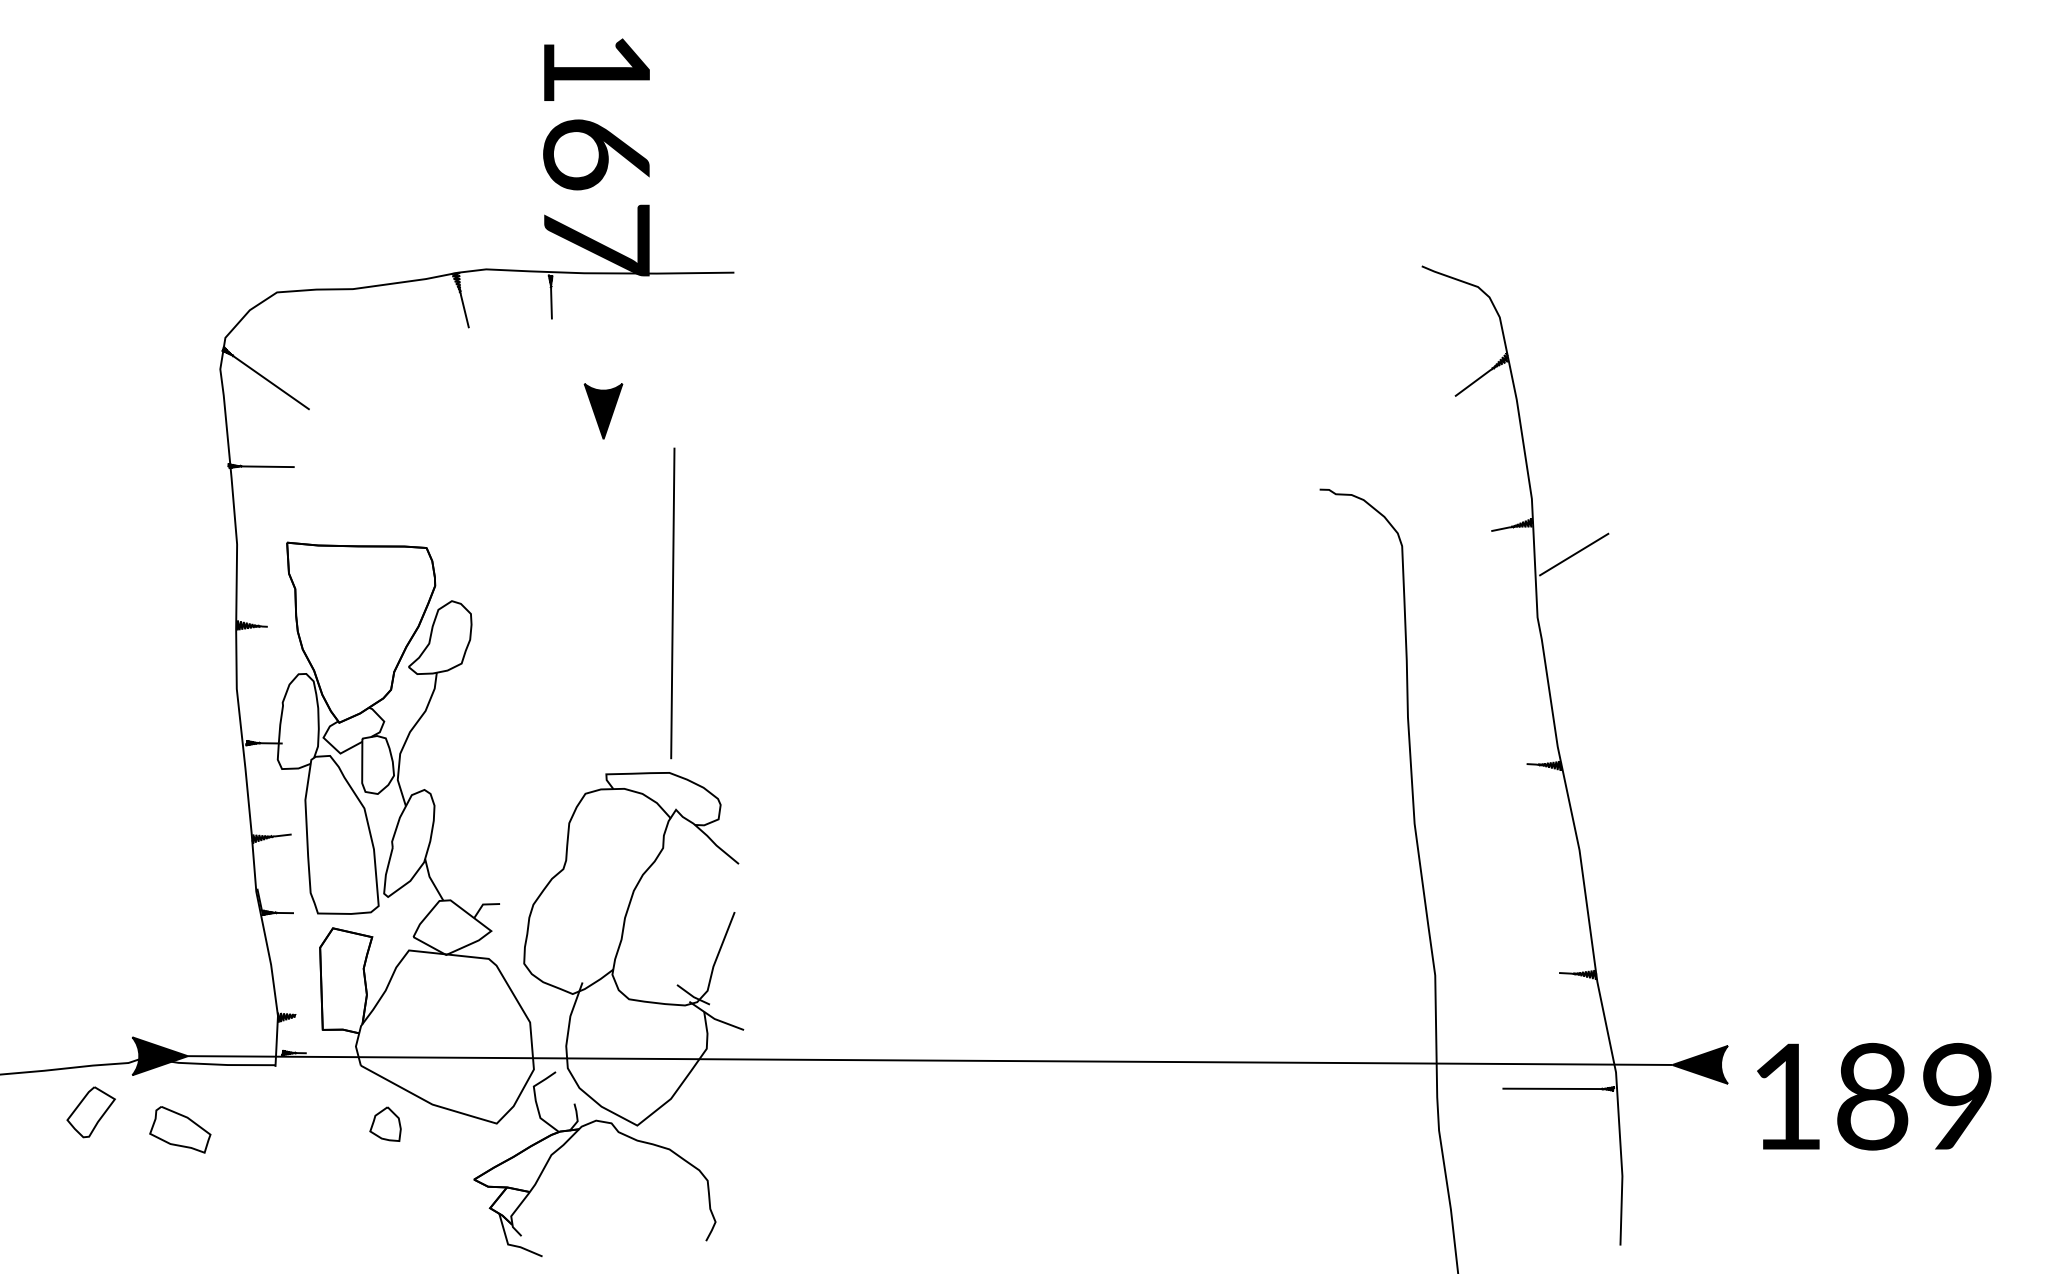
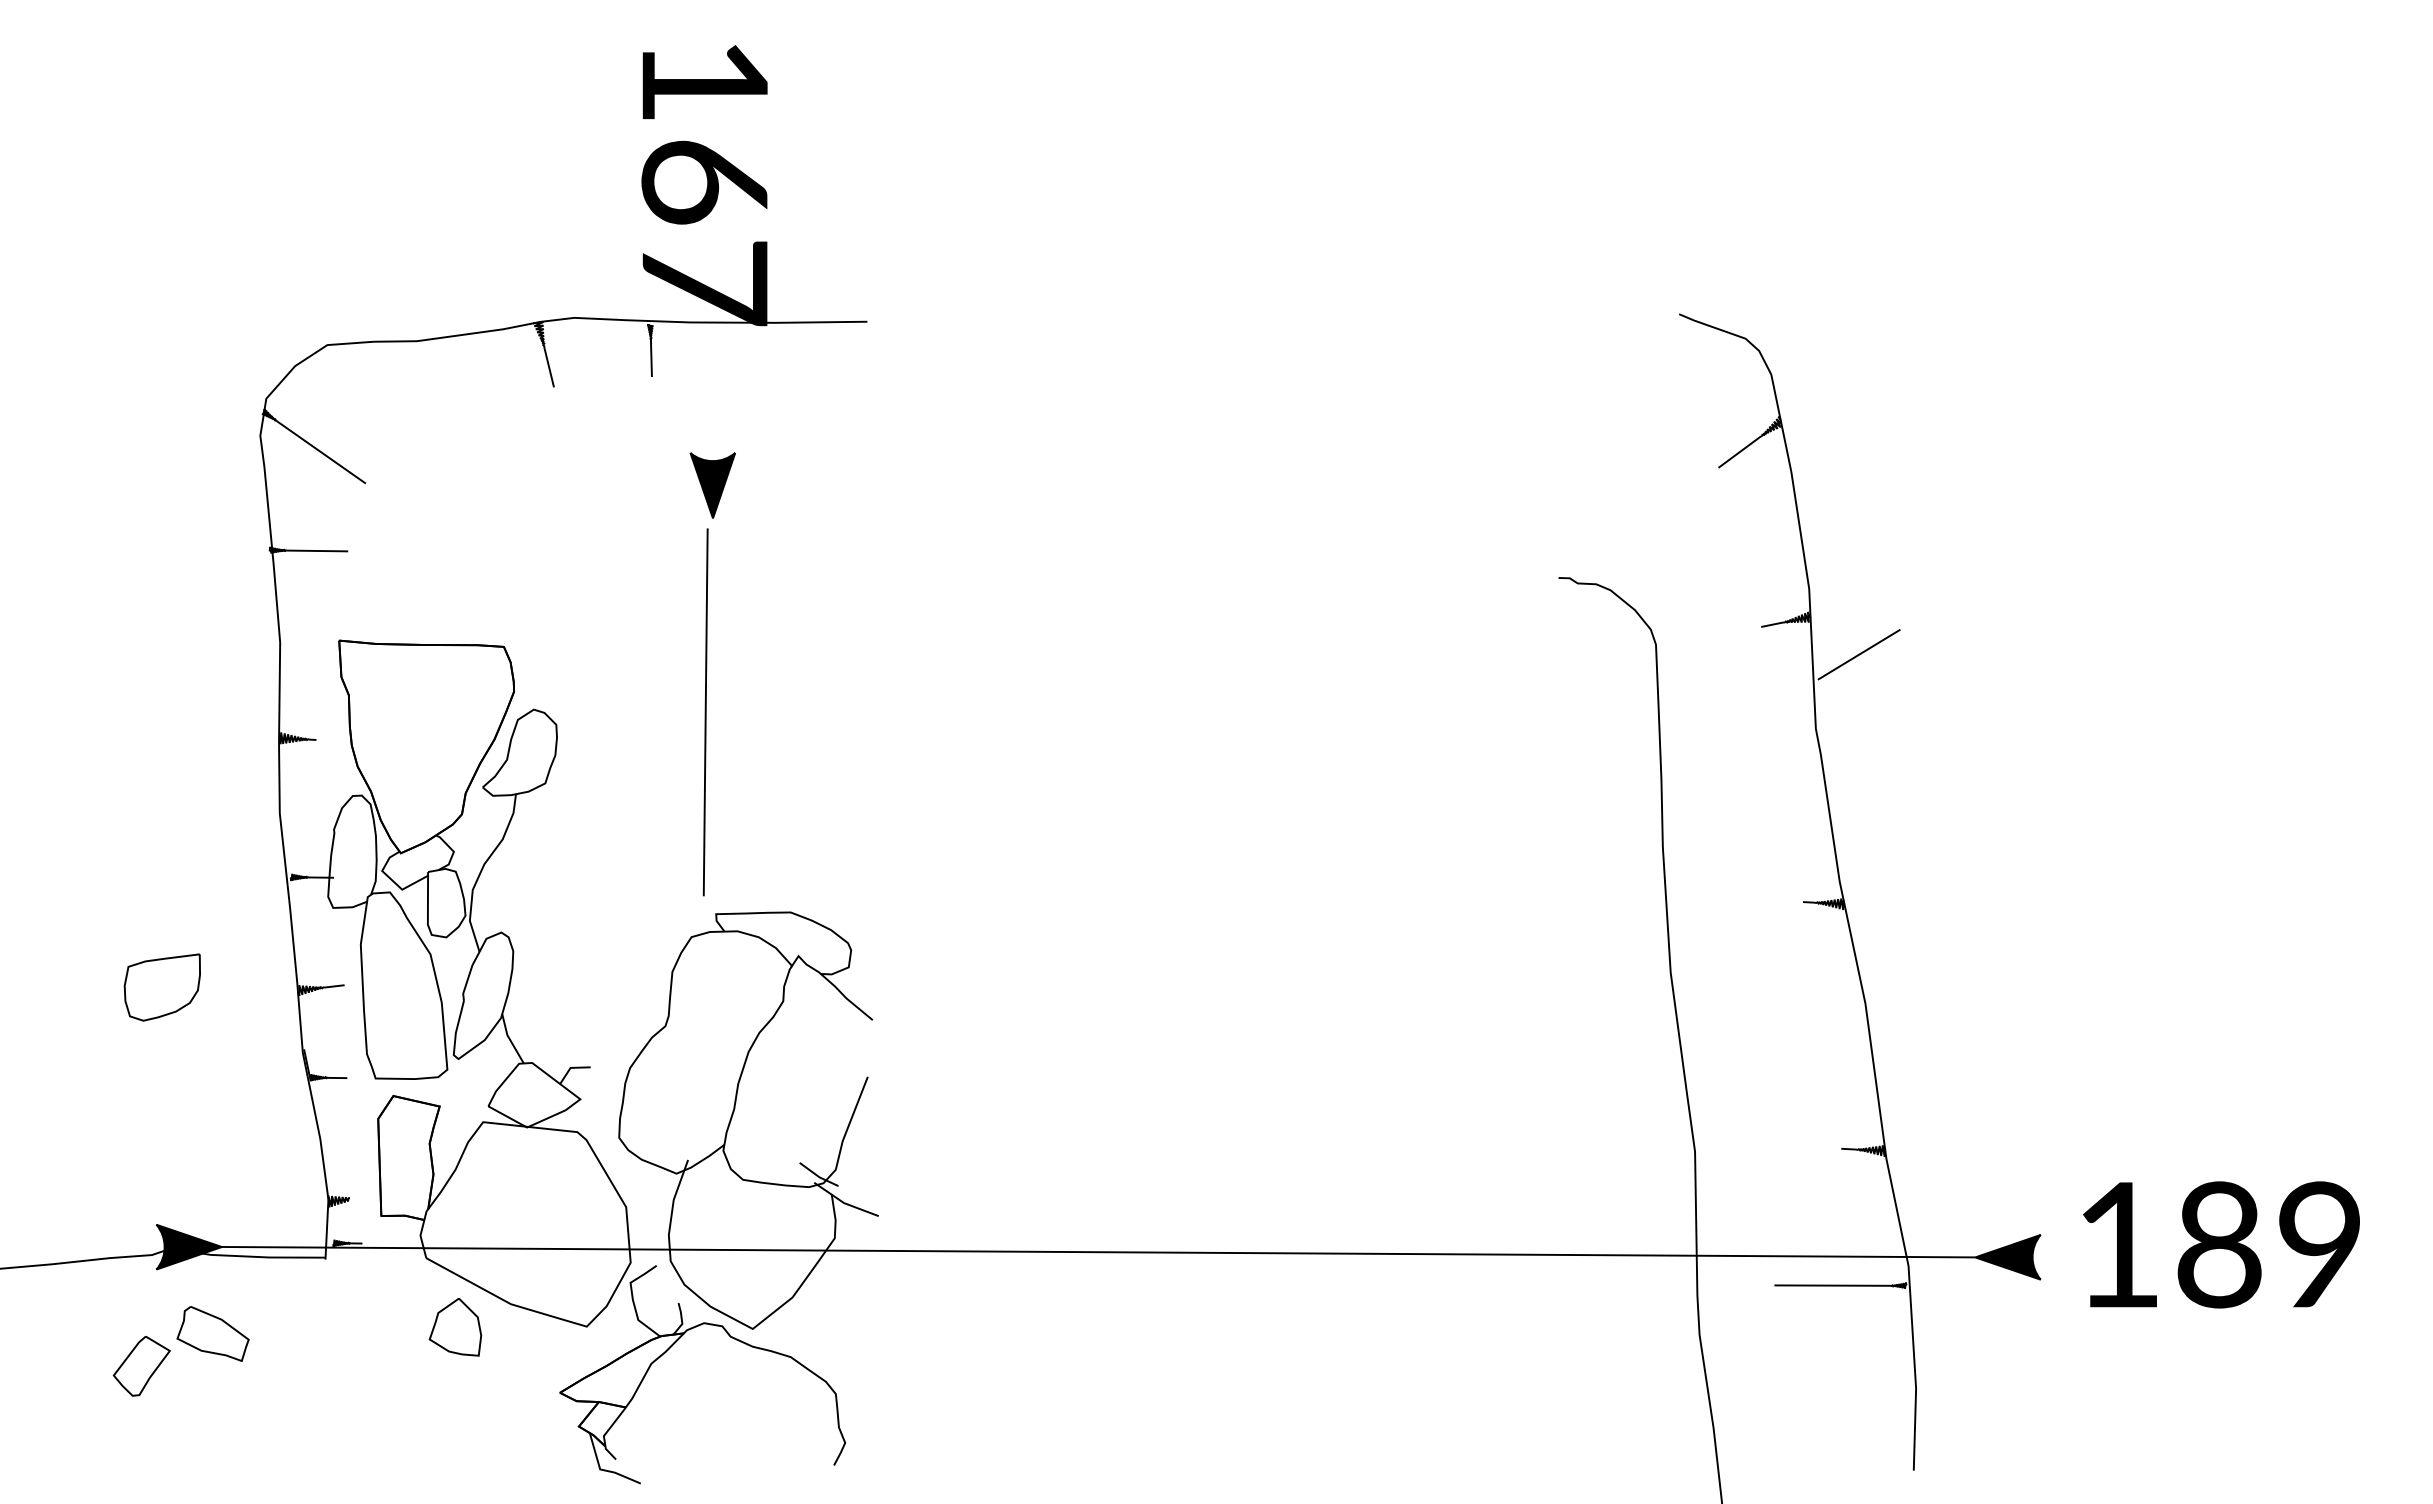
line: (672, 603) -> (705, 712), moved
part: (136, 836) -> (161, 987), added
text: (1874, 1096) -> (2221, 1244), moved
part: (90, 1112) -> (141, 1366), moved
part: (385, 1124) -> (455, 1327), size x1.43

